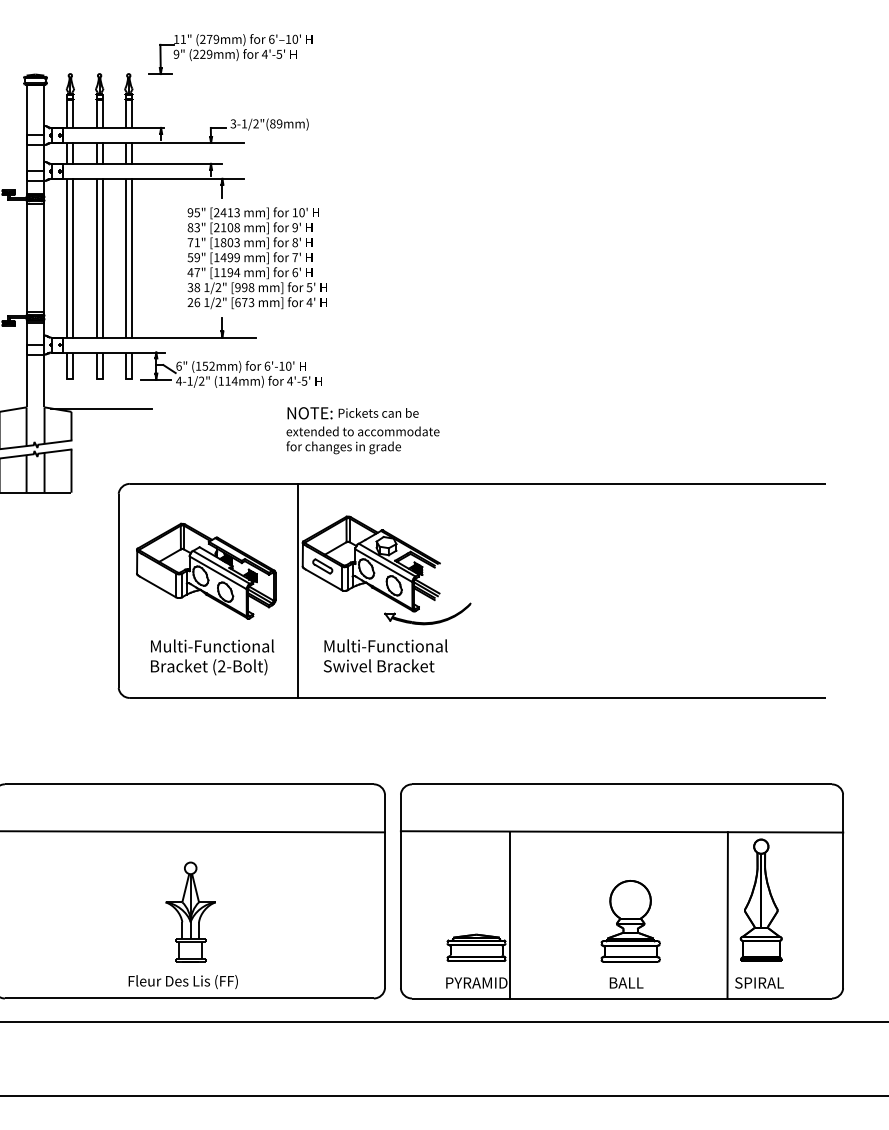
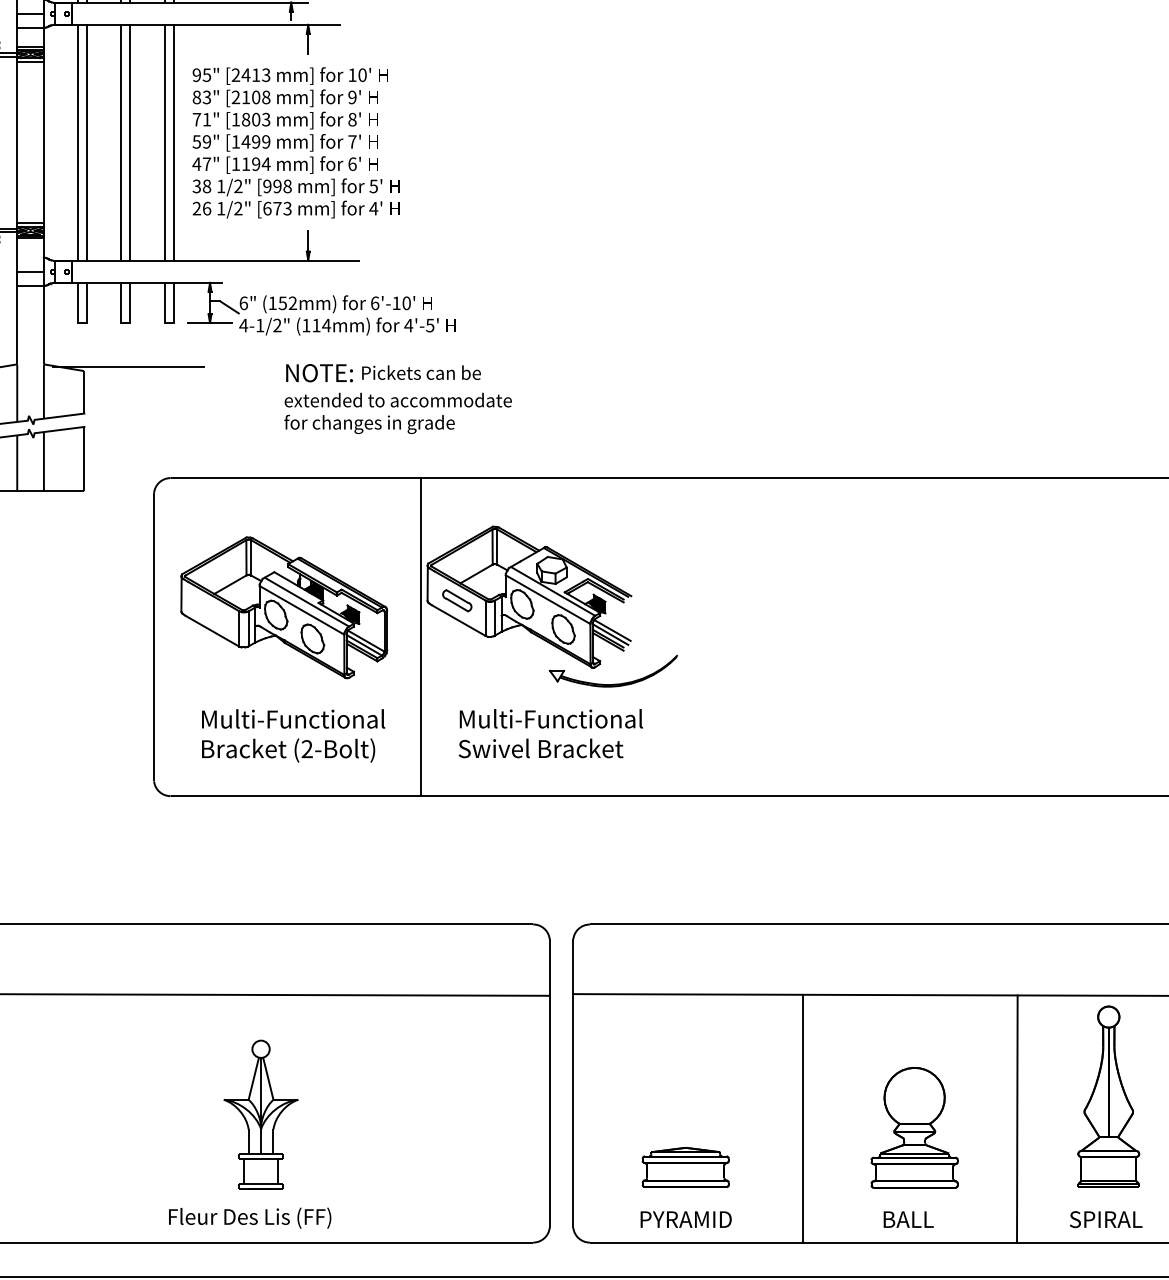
text: (256, 258) -> (294, 143), moved
text: (362, 430) -> (397, 398), moved
line: (509, 914) -> (803, 1117), moved
line: (727, 915) -> (1017, 1119), moved

